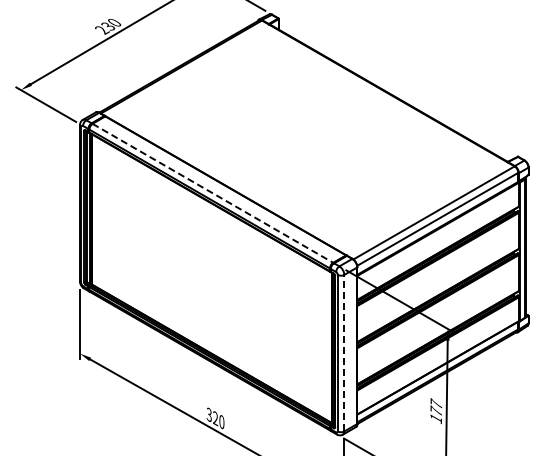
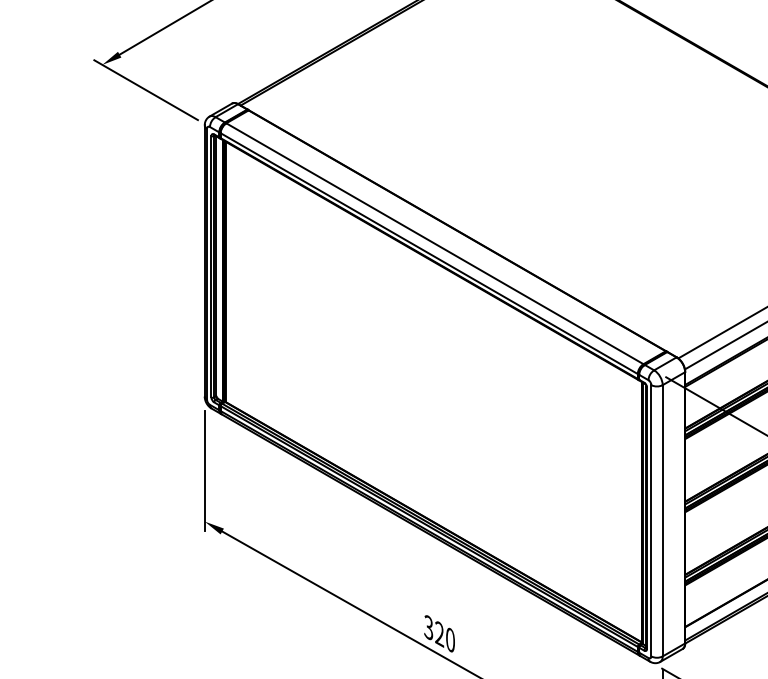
line: (212, 193) -> (434, 244), dashed -> solid
line: (344, 352) -> (662, 519), dashed -> solid

